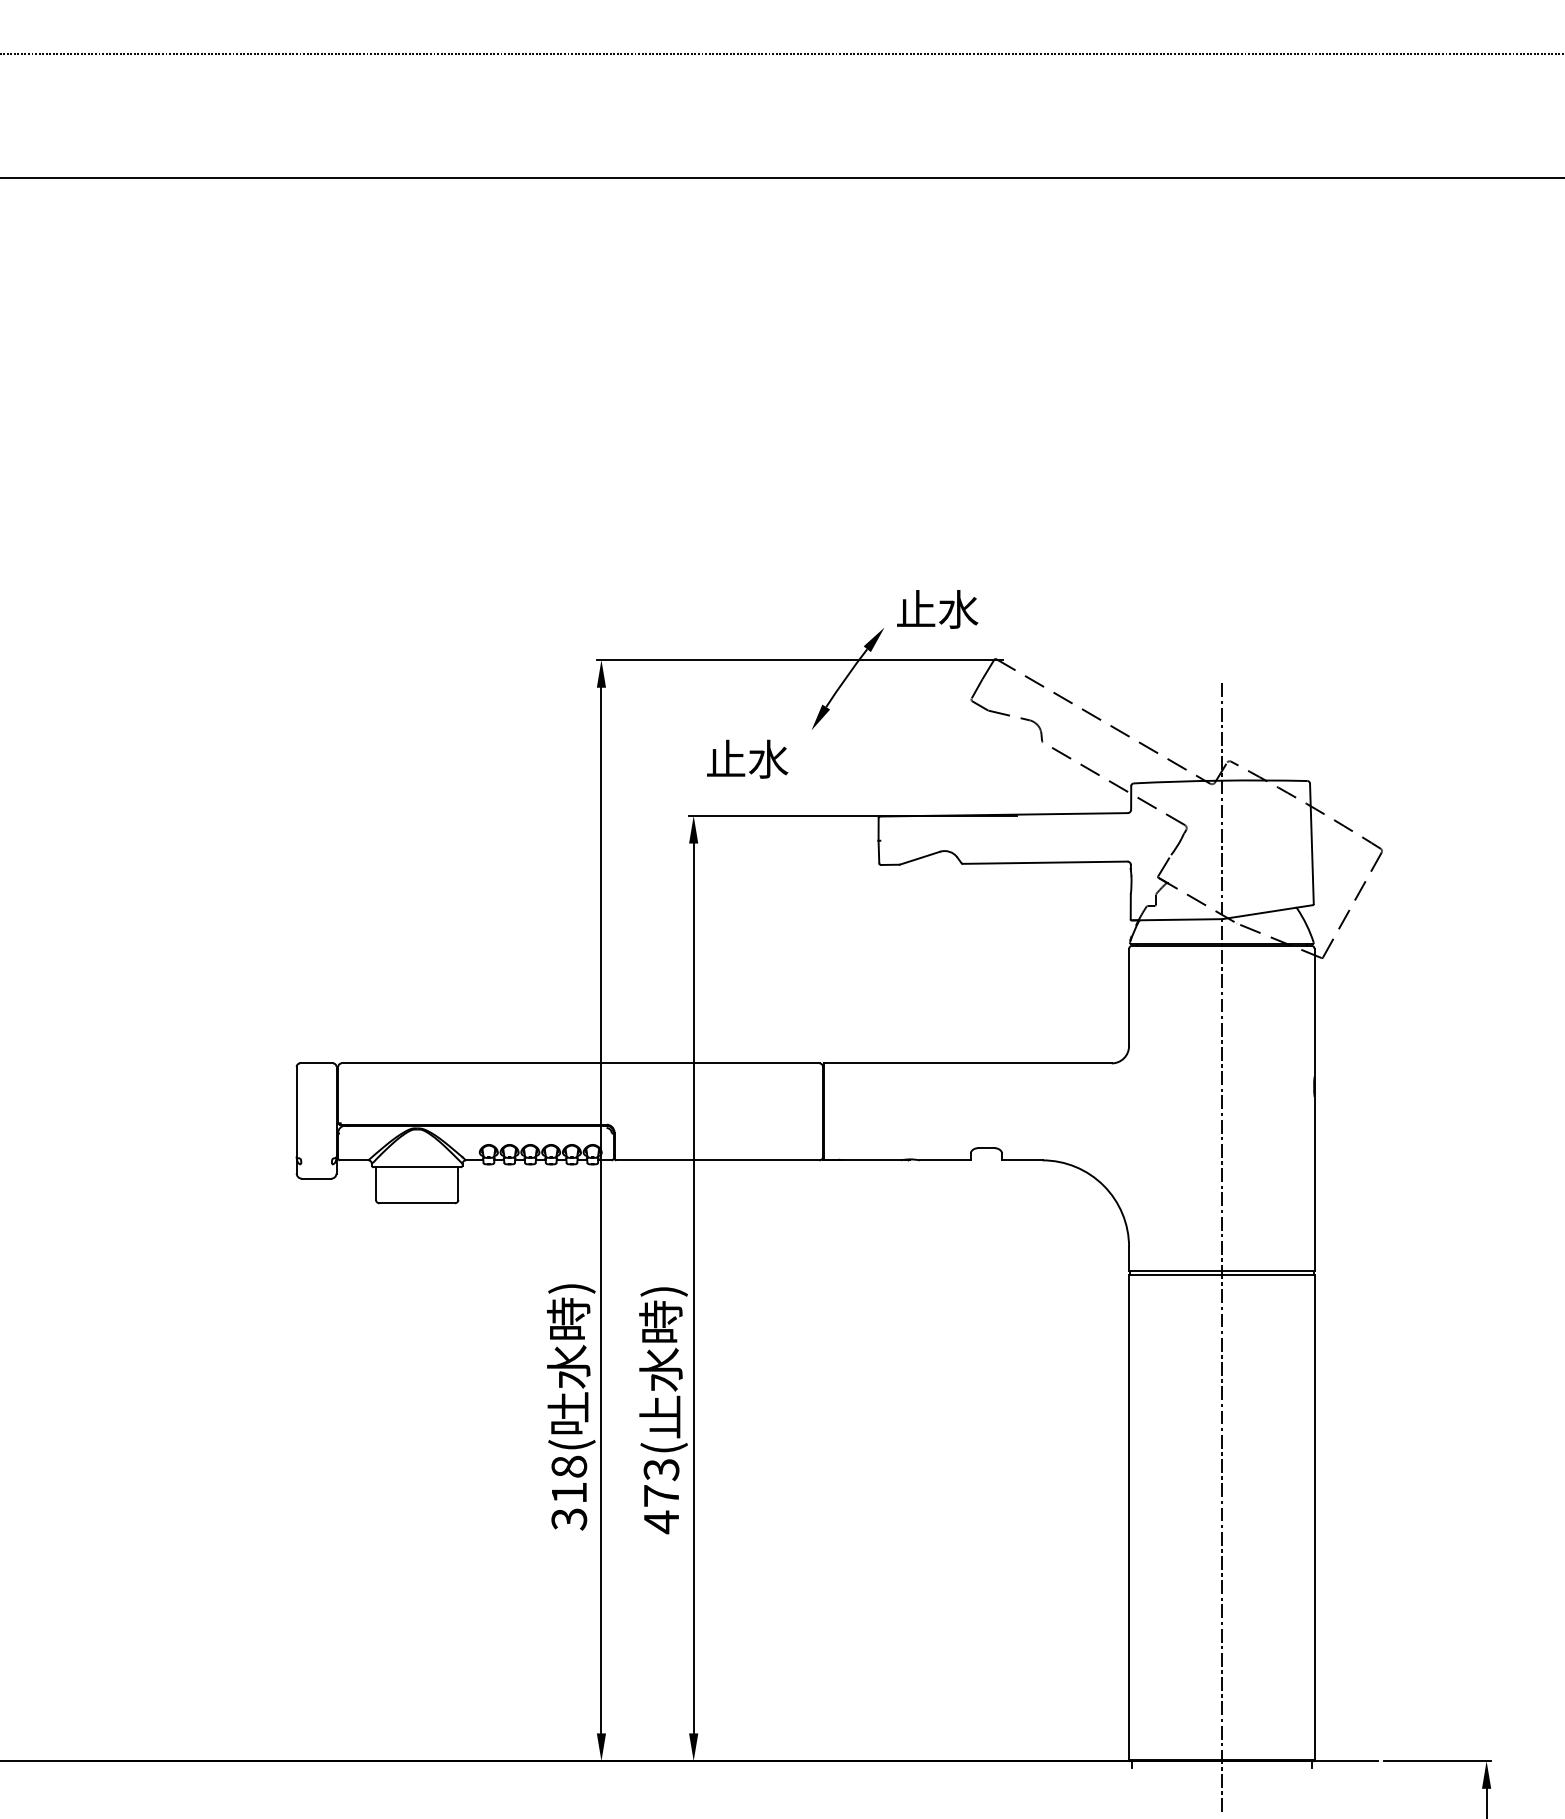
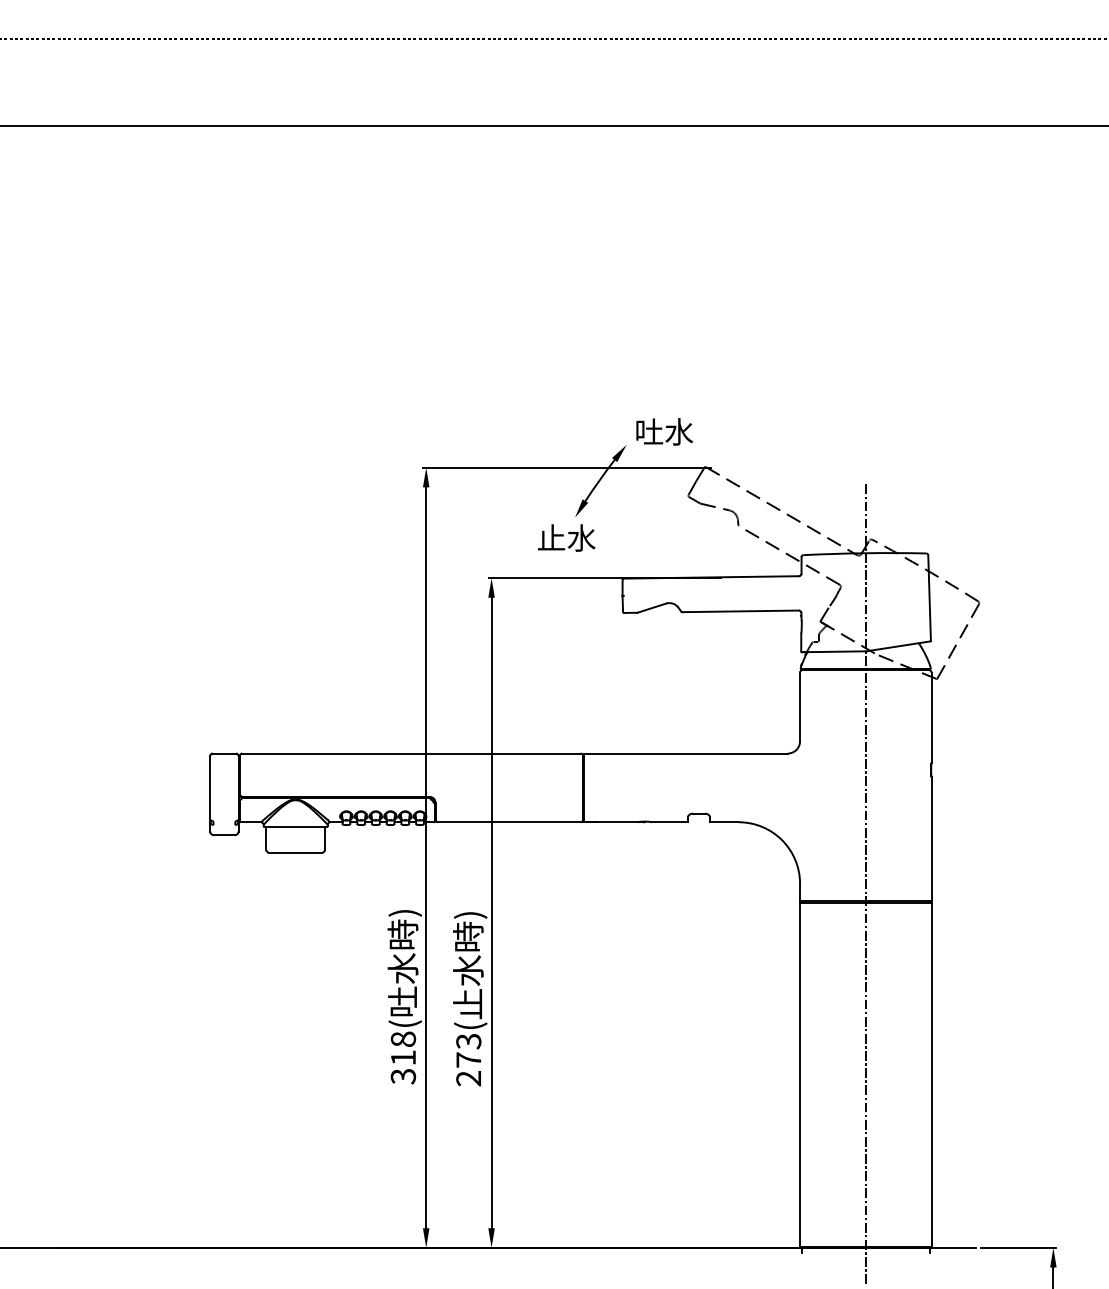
text: (916, 608) -> (649, 431), 止水 -> 吐水
text: (747, 758) -> (566, 537), moved
text: (661, 1522) -> (468, 1078), 473( -> 273(

